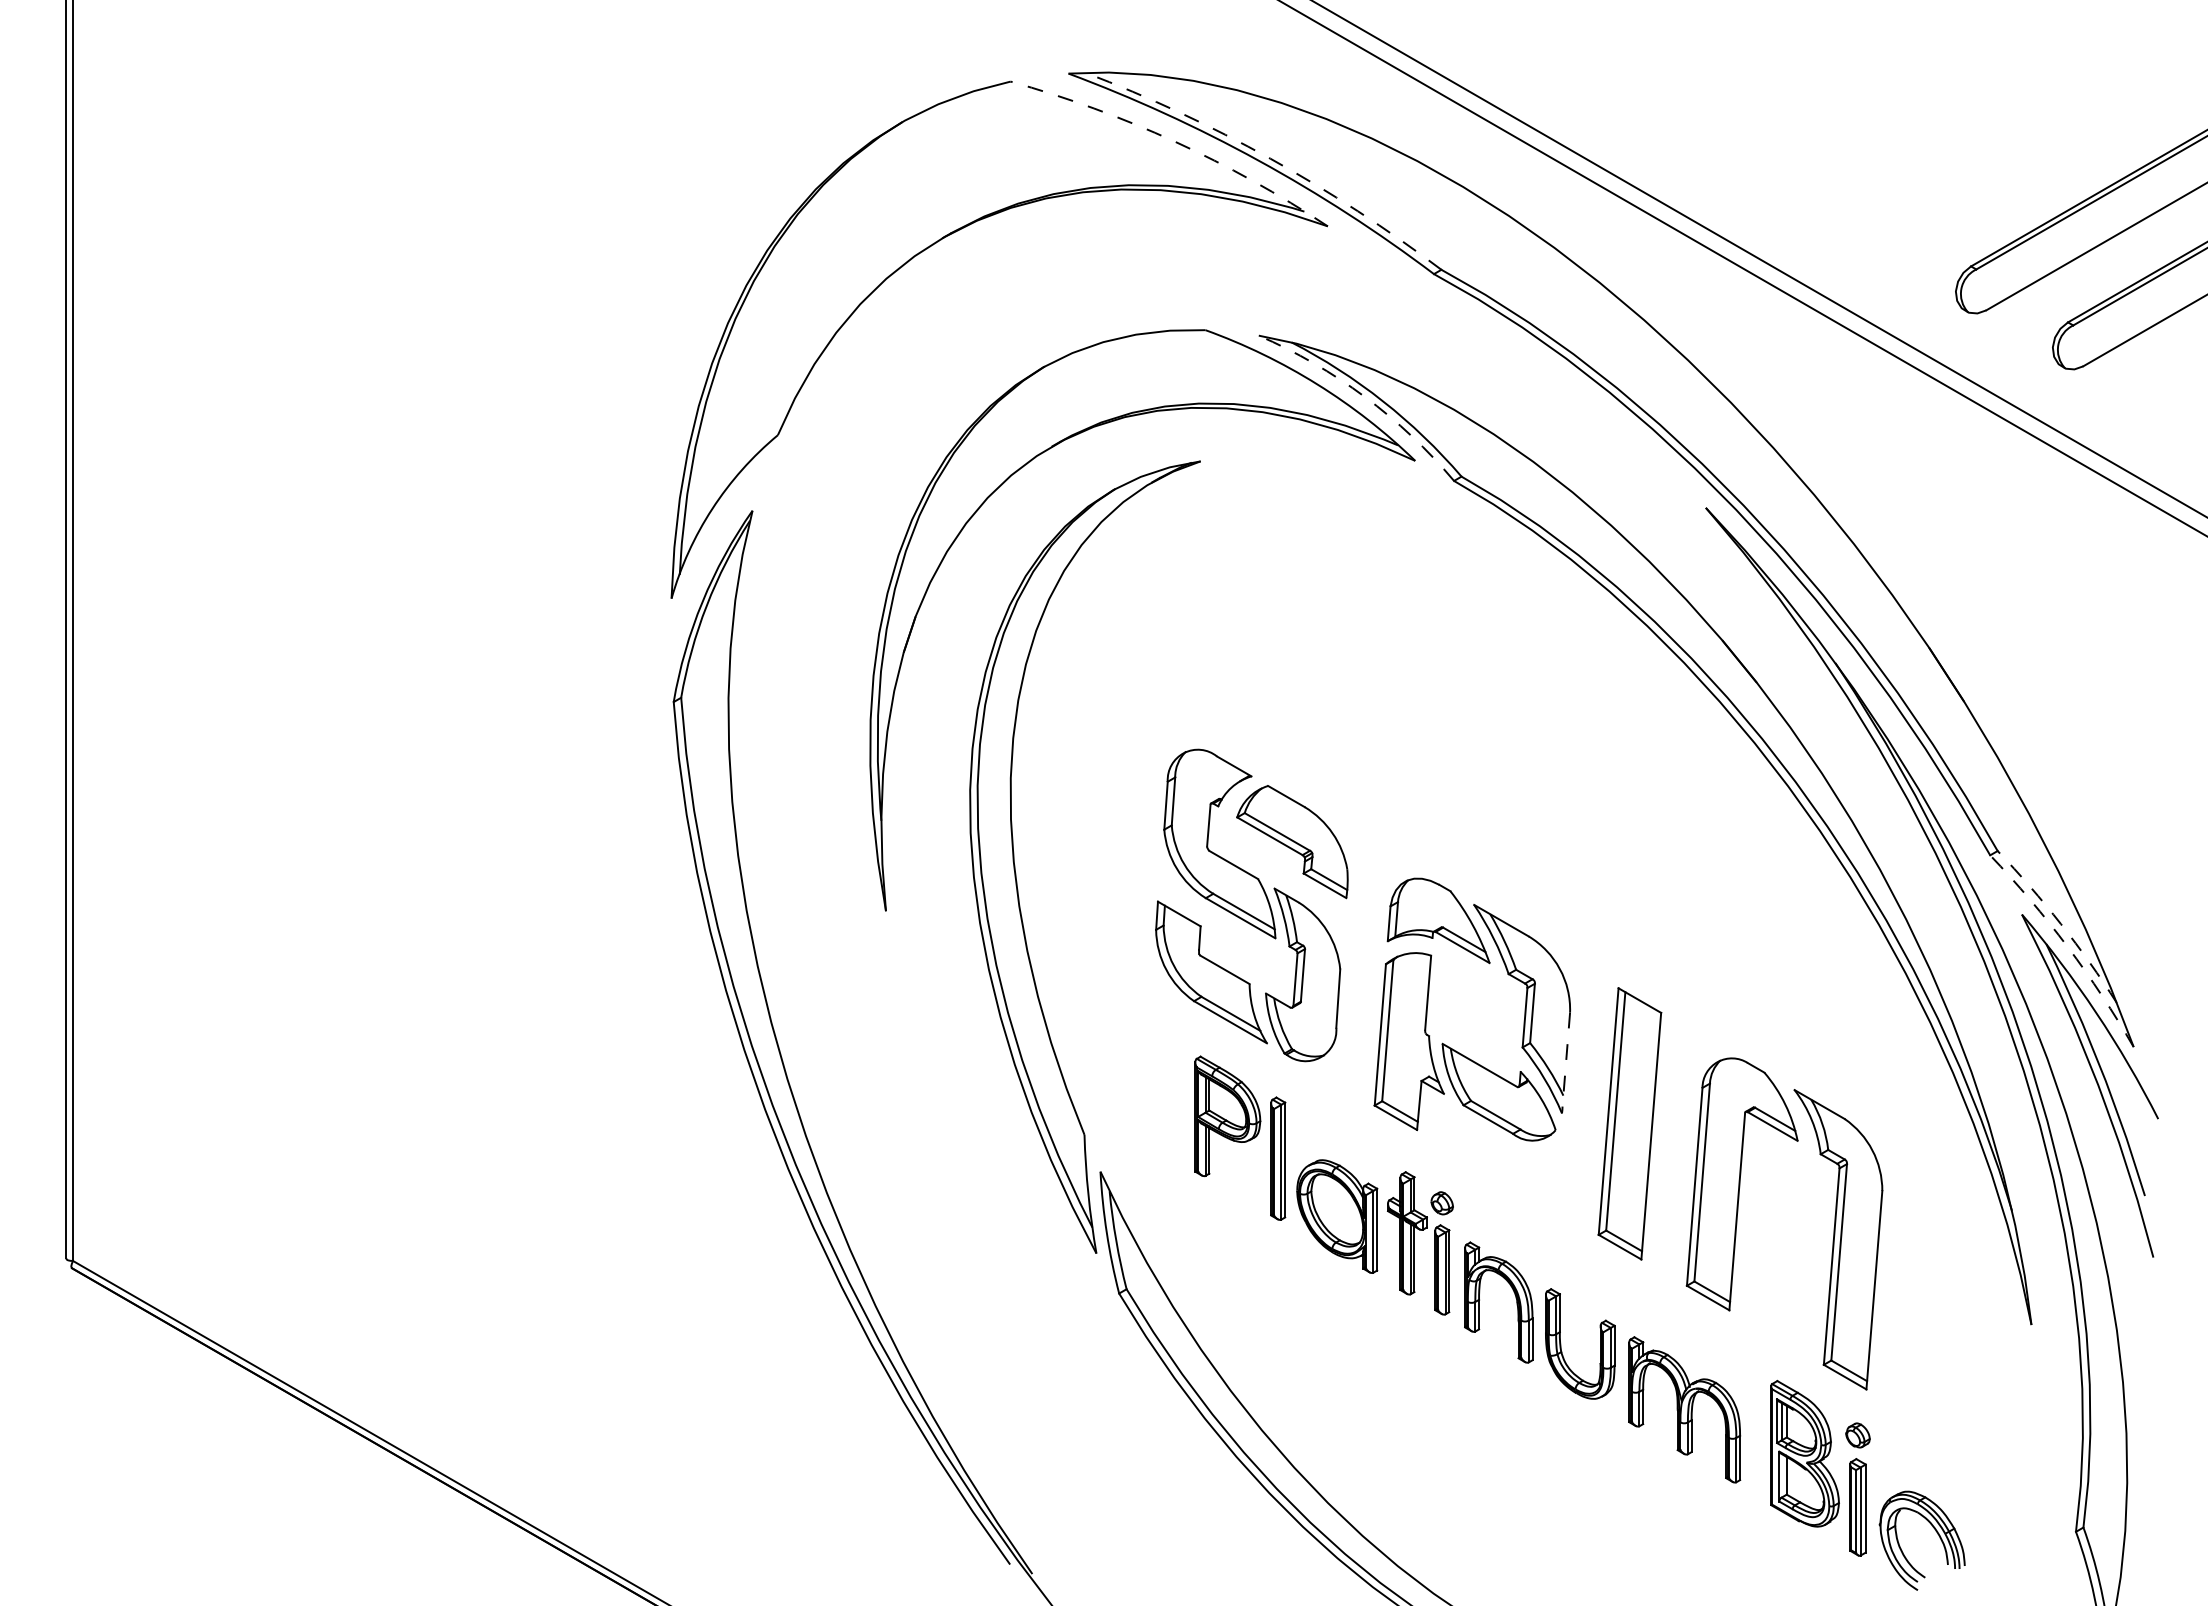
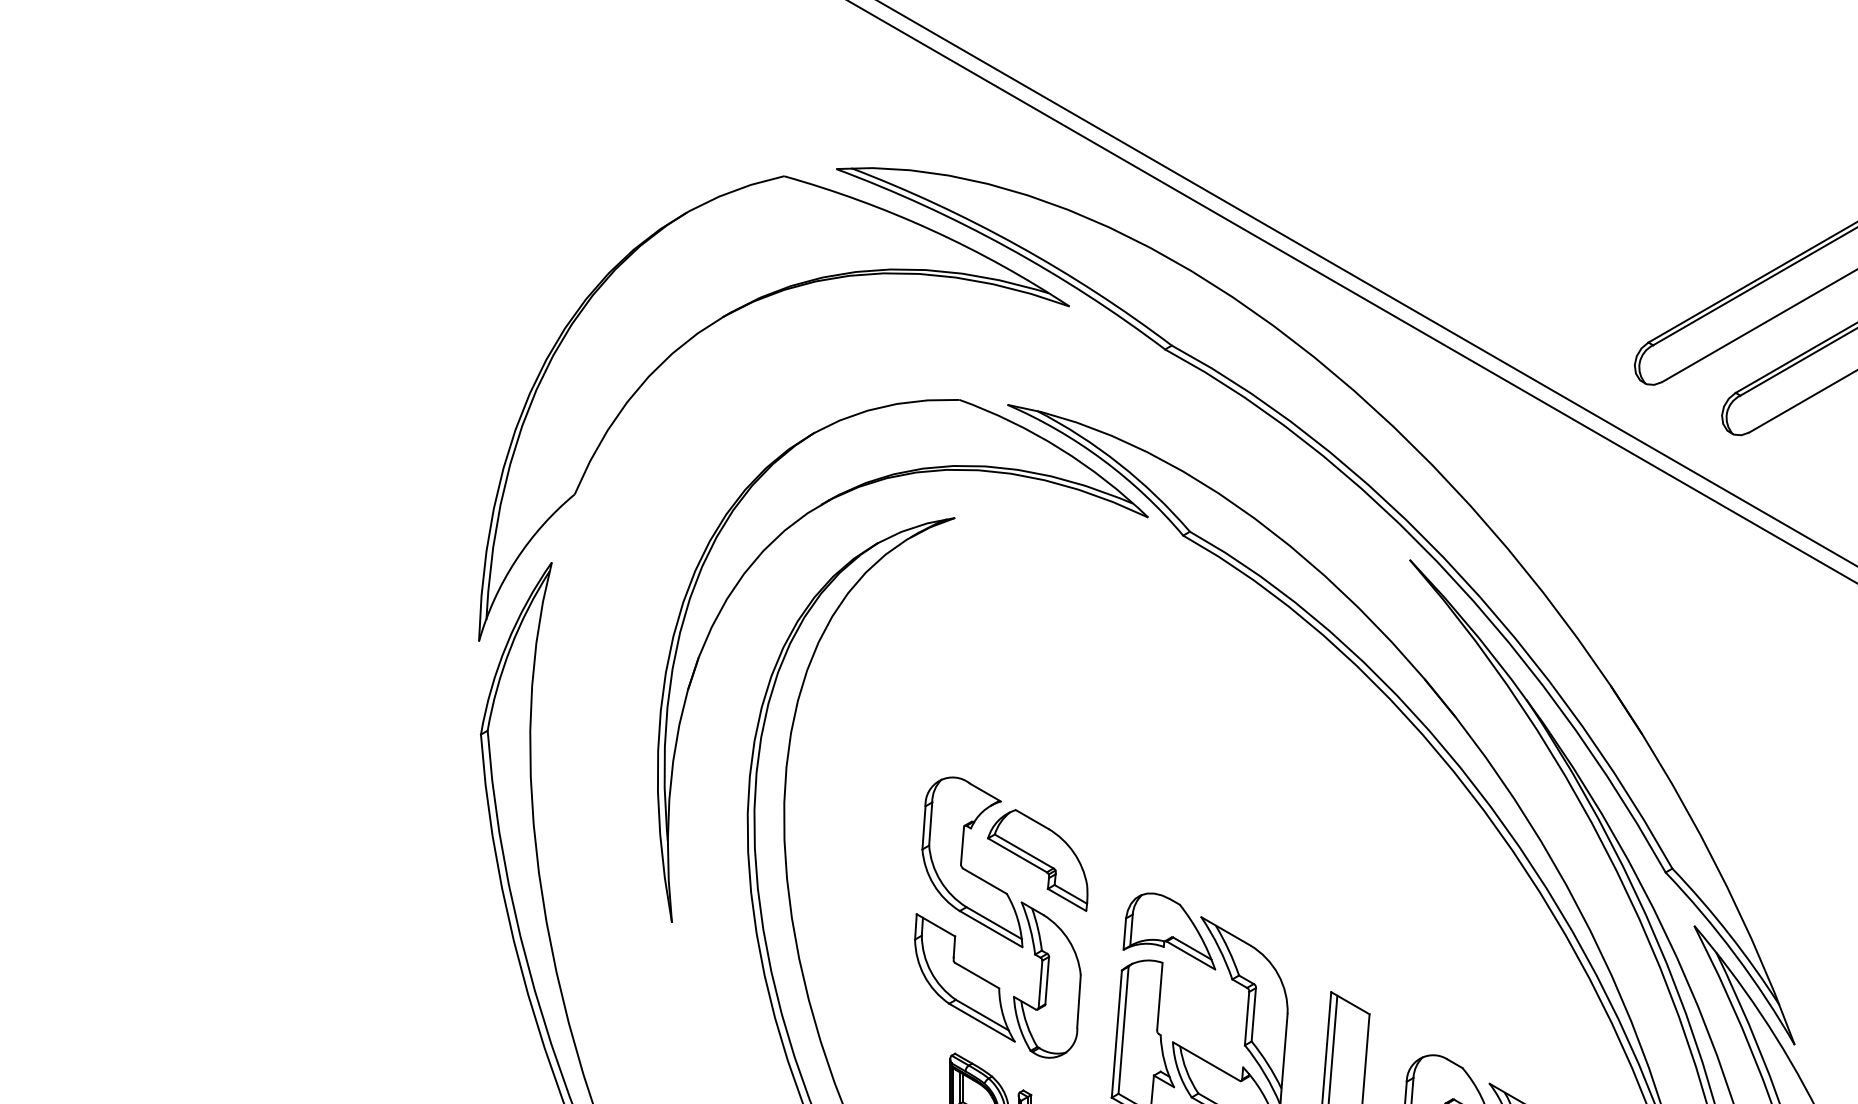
arc: (1174, 141) -> (931, 230), dashed -> solid
arc: (1270, 158) -> (1018, 245), dashed -> solid
arc: (1364, 396) -> (1102, 459), dashed -> solid
arc: (2060, 924) -> (1728, 934), dashed -> solid
arc: (2067, 946) -> (1735, 954), dashed -> solid
line: (1566, 1060) -> (1284, 1057), dashed -> solid

